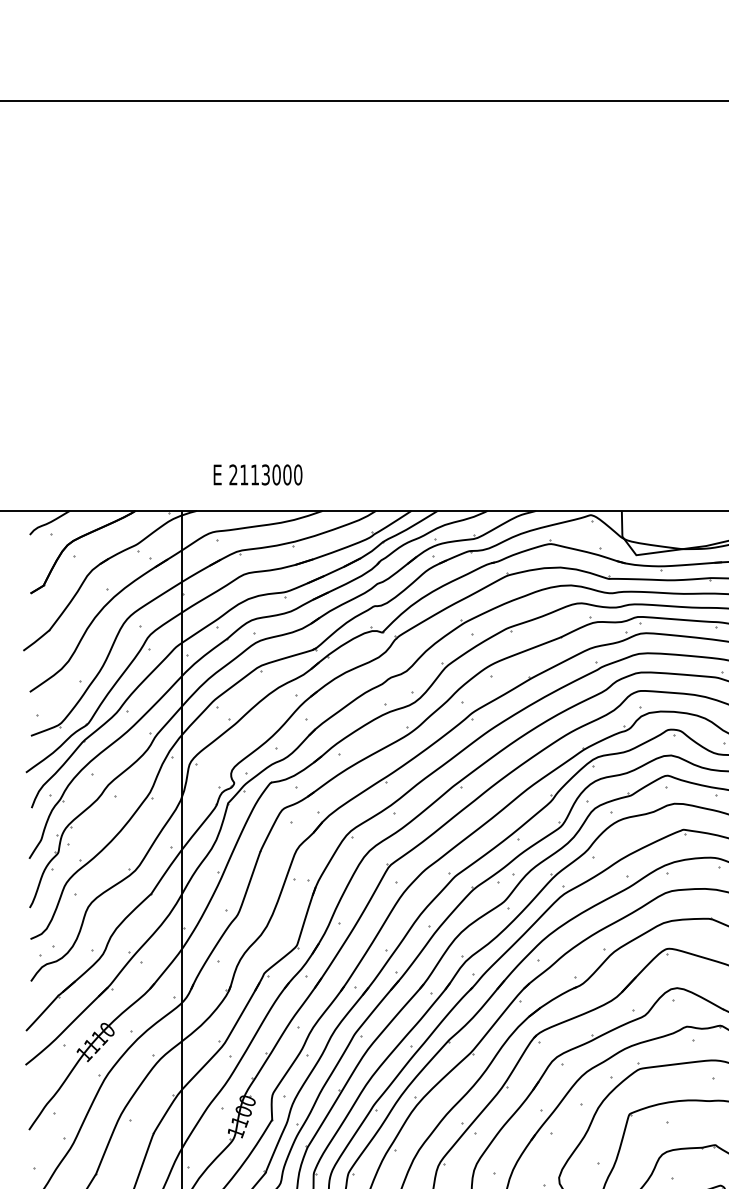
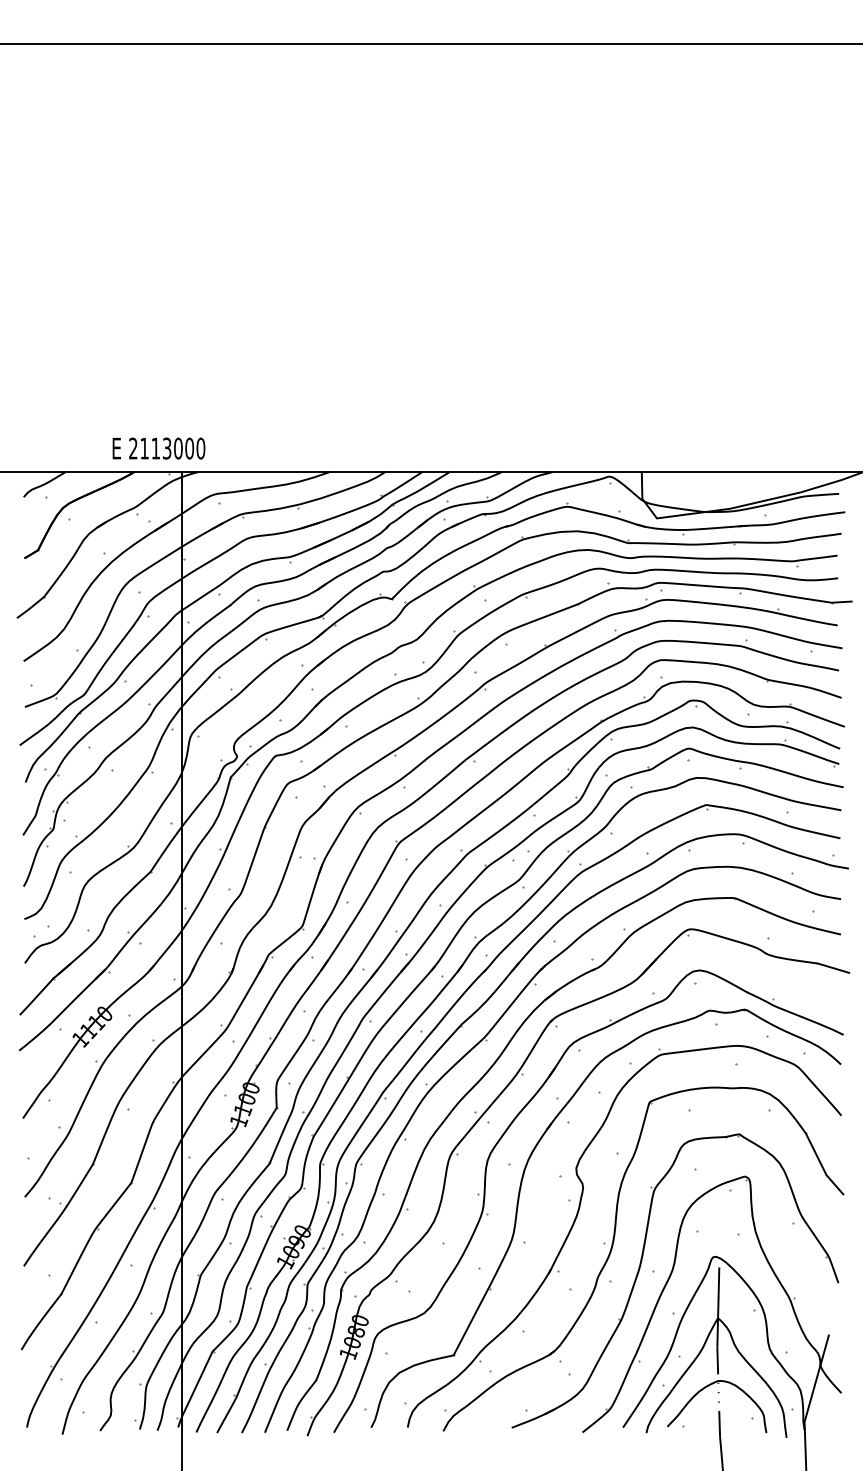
text: (257, 474) -> (158, 448), moved

